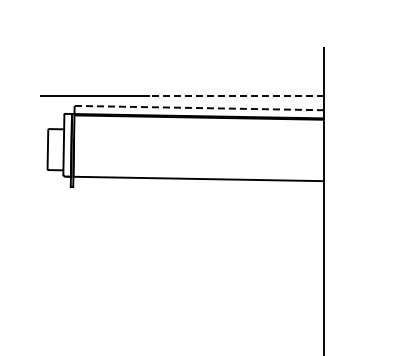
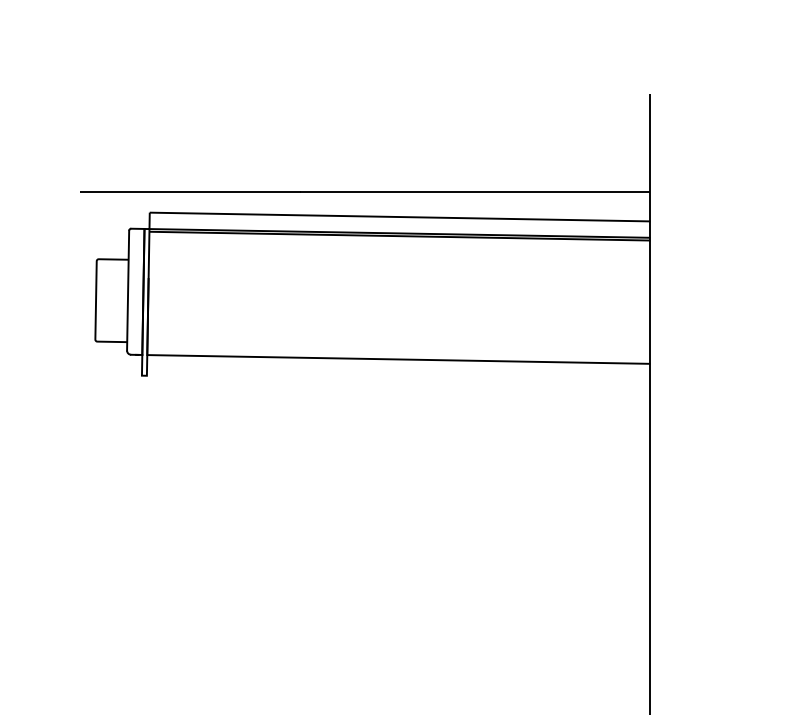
line: (236, 95) -> (474, 191), dashed -> solid
line: (199, 108) -> (400, 217), dashed -> solid

